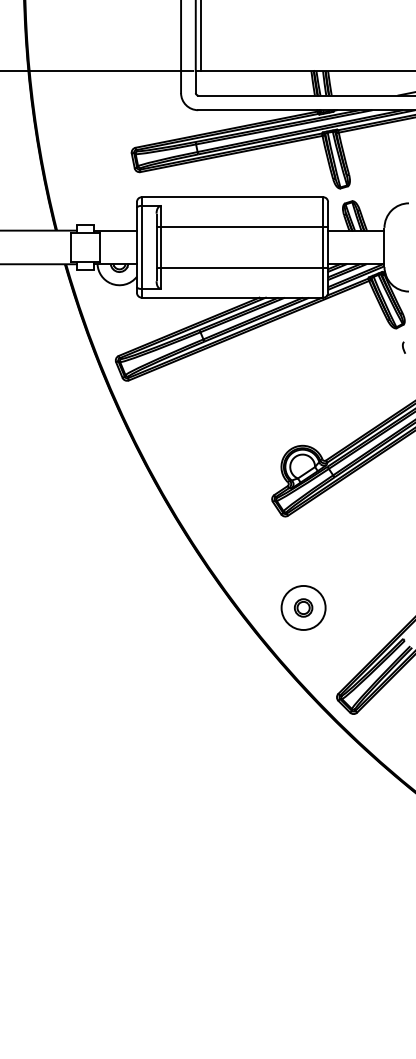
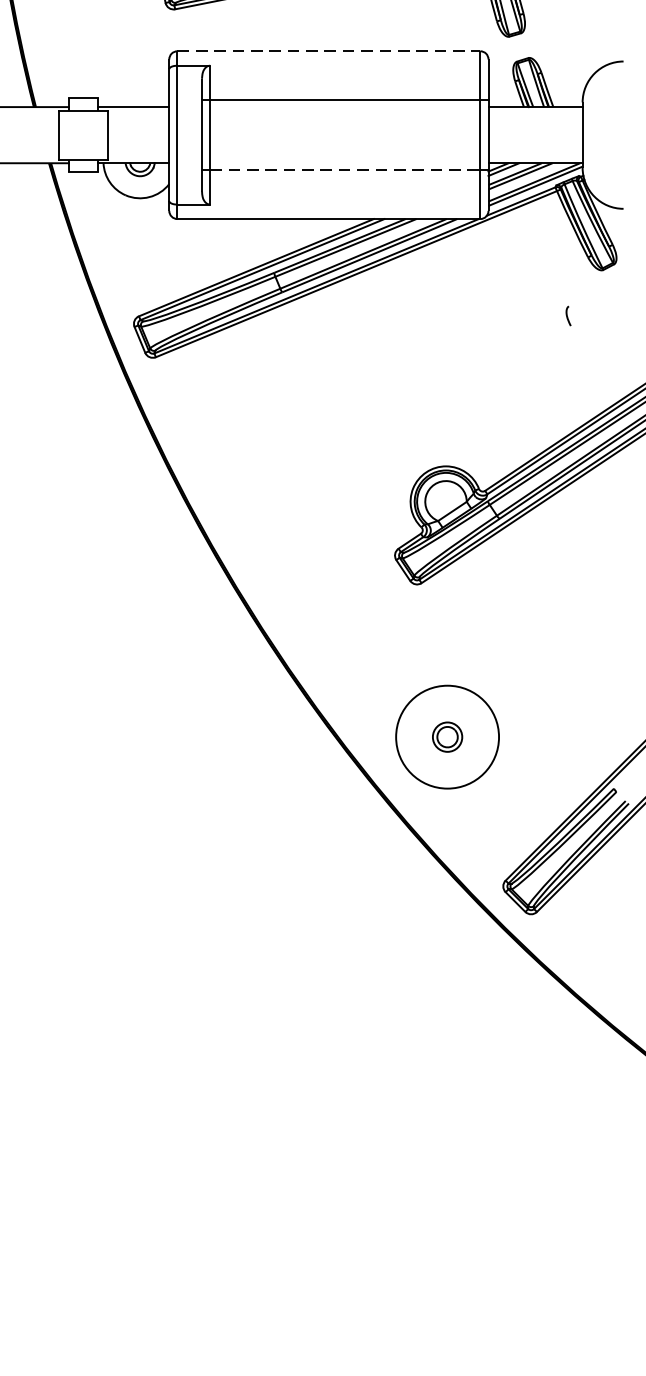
line: (232, 197) -> (328, 51), solid -> dashed
line: (242, 268) -> (345, 170), solid -> dashed
curve: (403, 347) -> (567, 315), moved
circle: (303, 607) -> (447, 736), size x1.4

